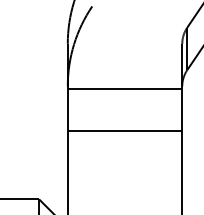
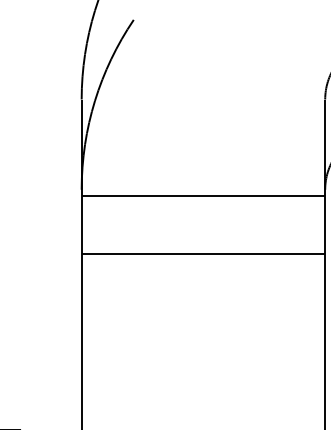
line: (124, 131) -> (202, 254), moved

